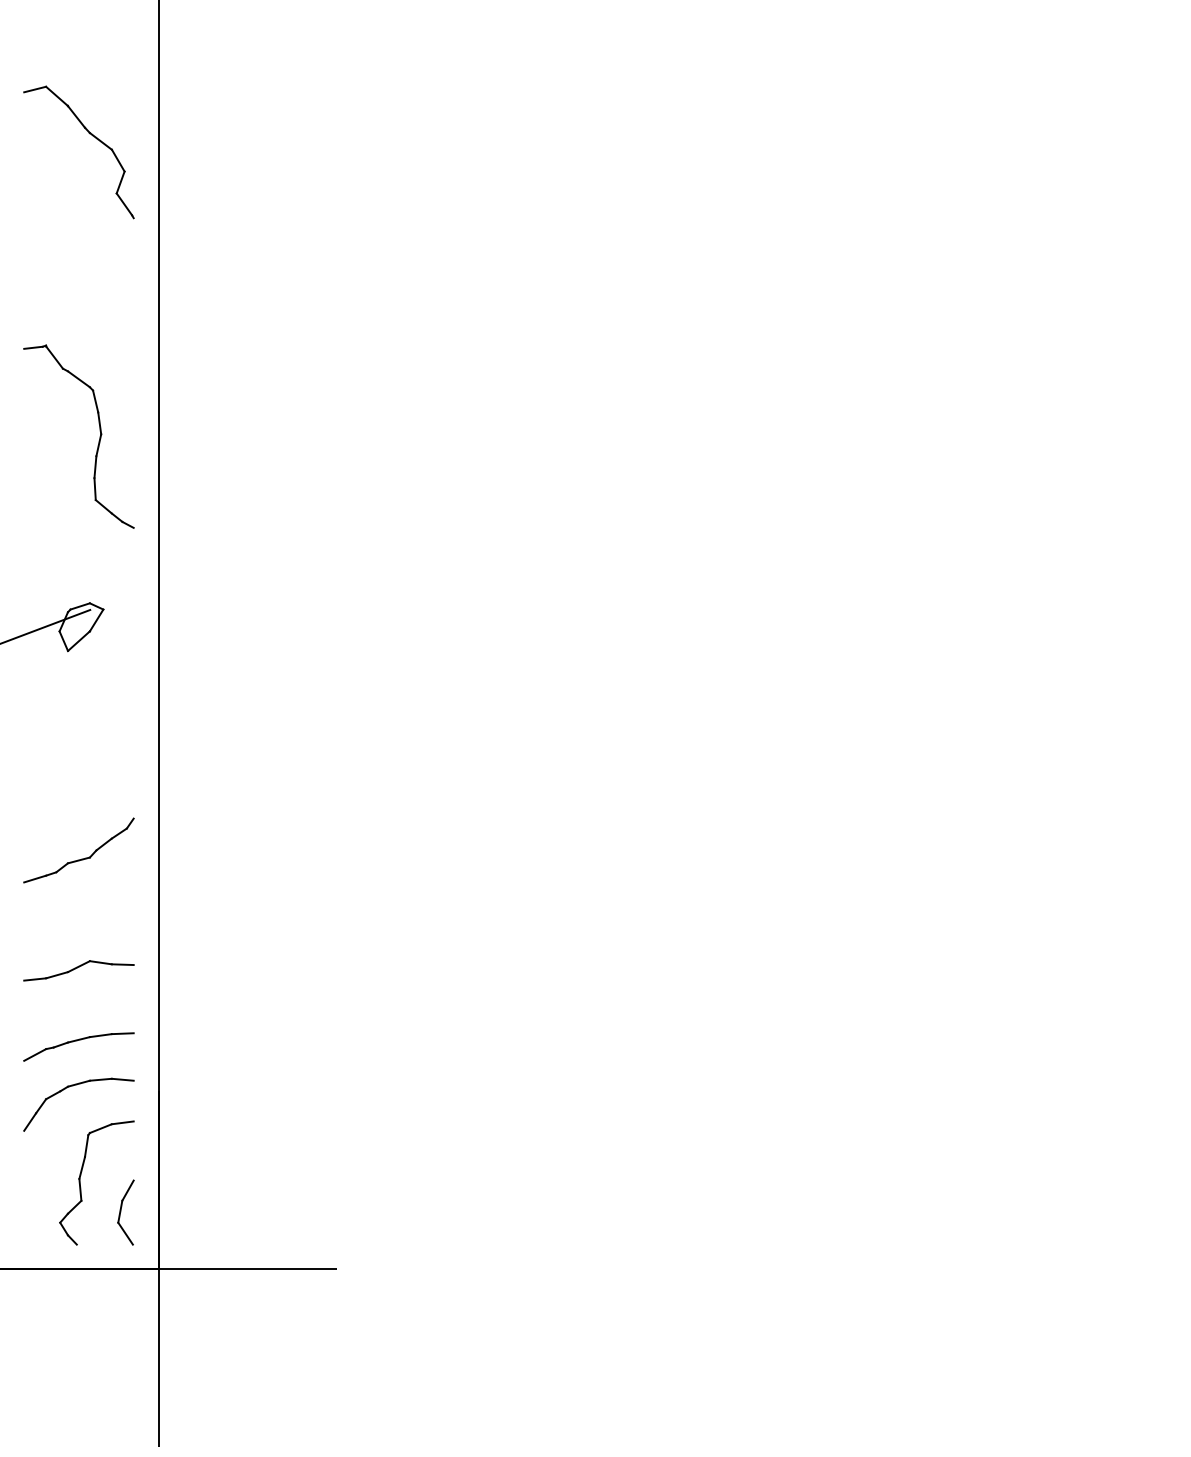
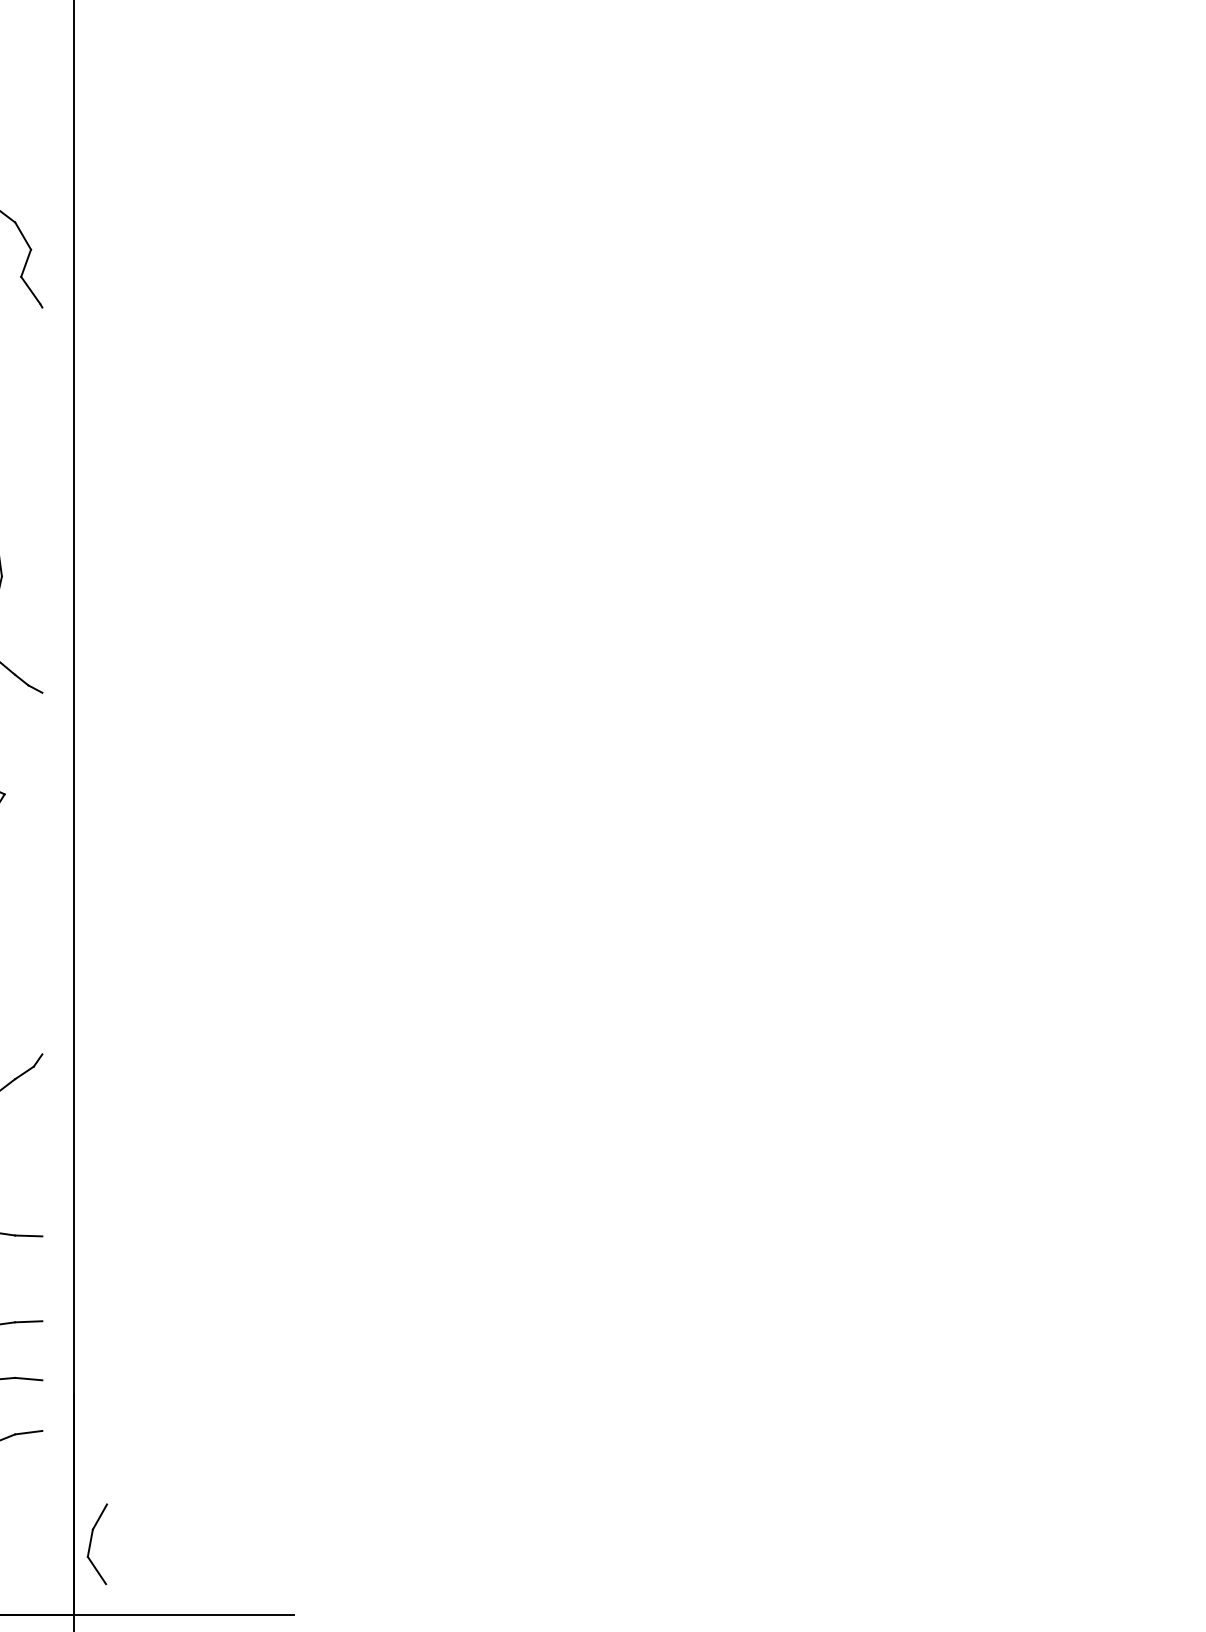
part: (125, 1212) -> (96, 1544), moved

